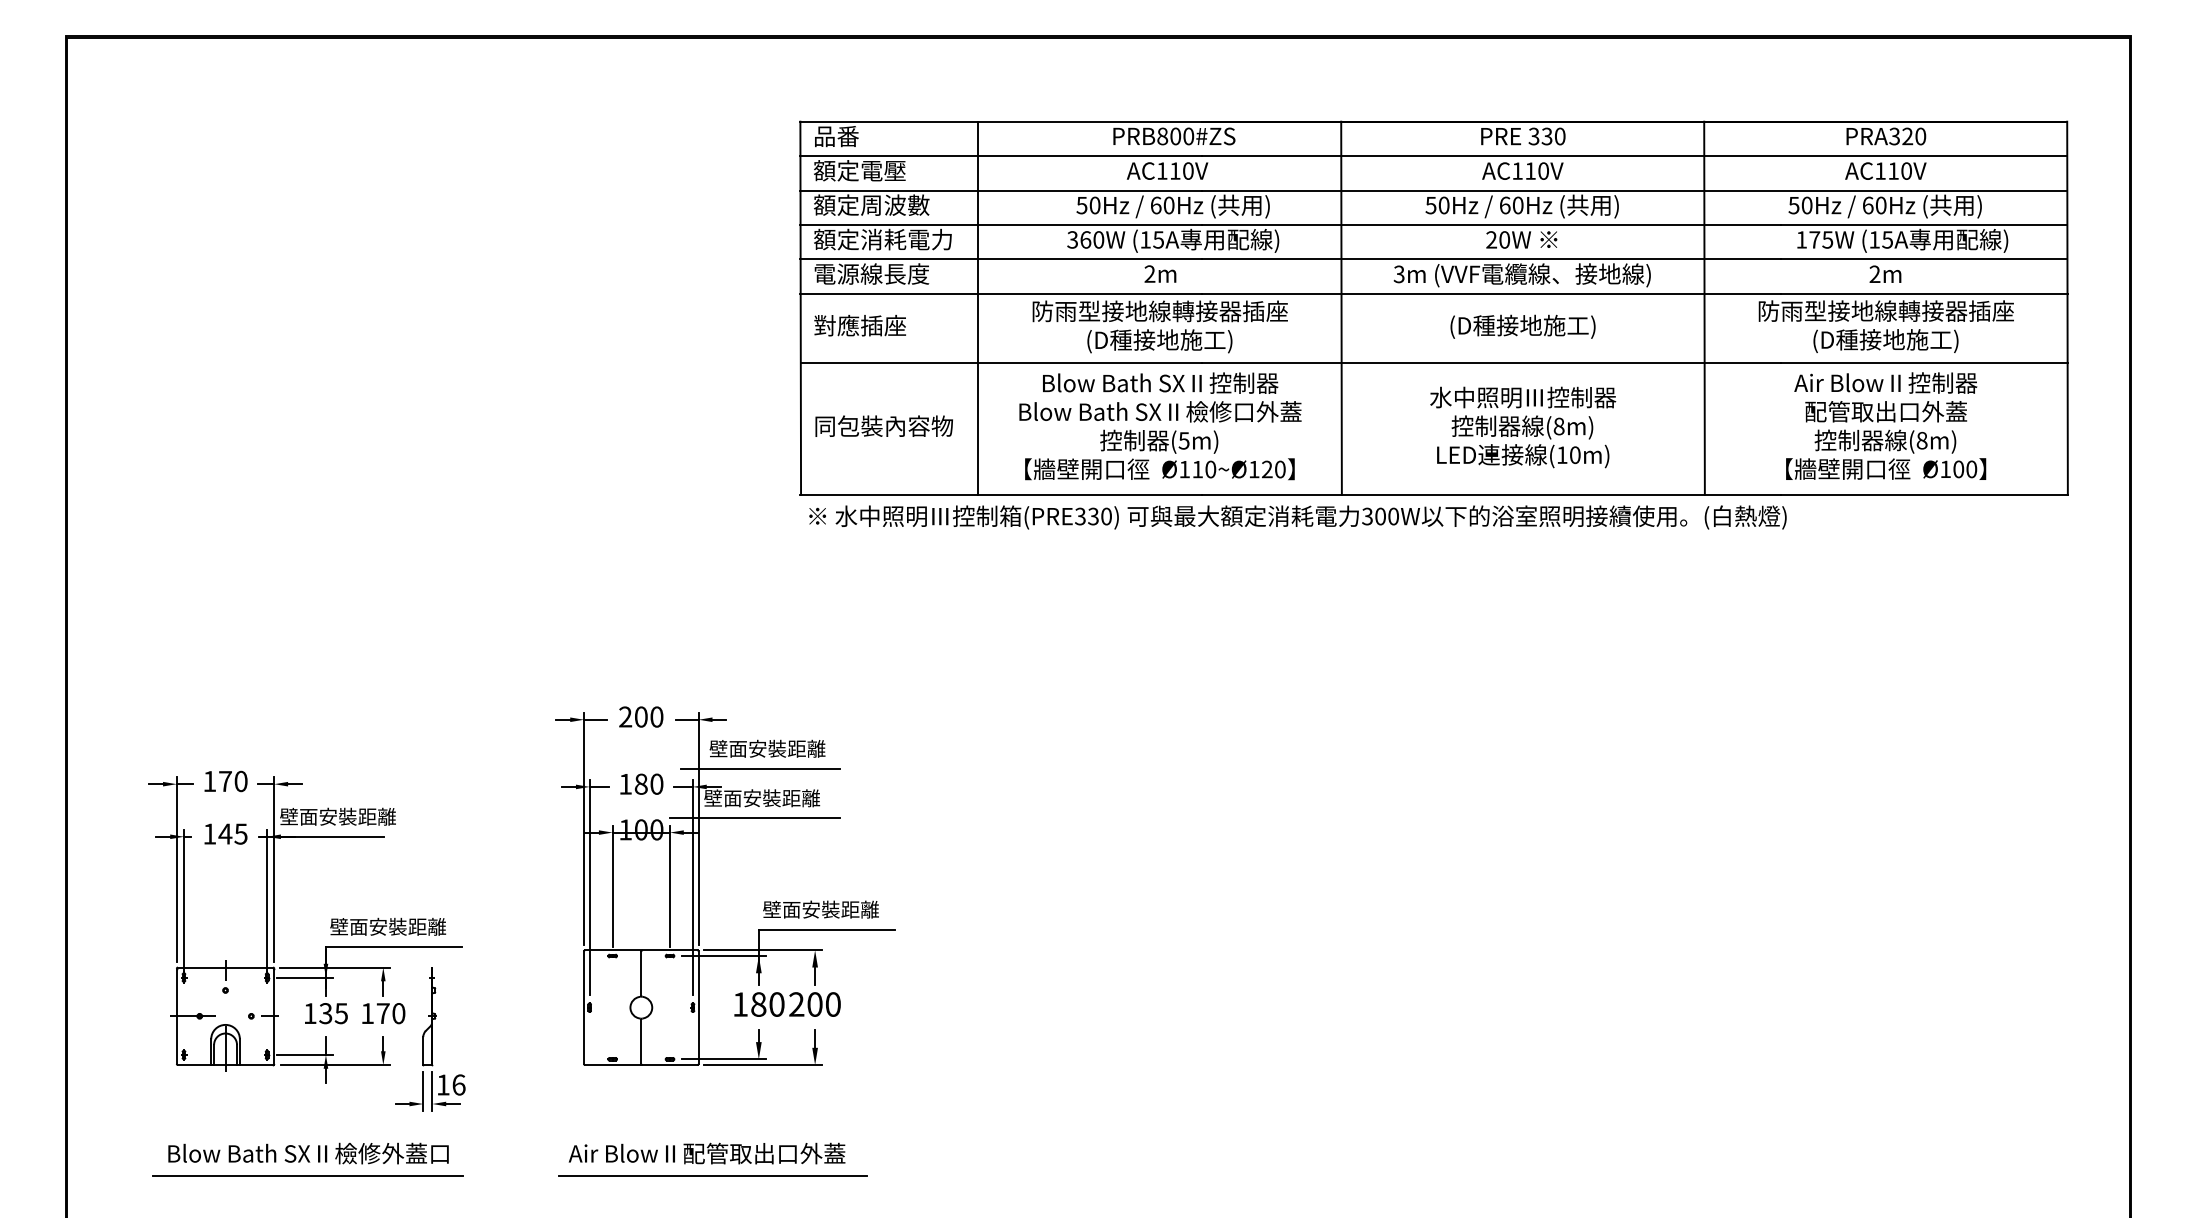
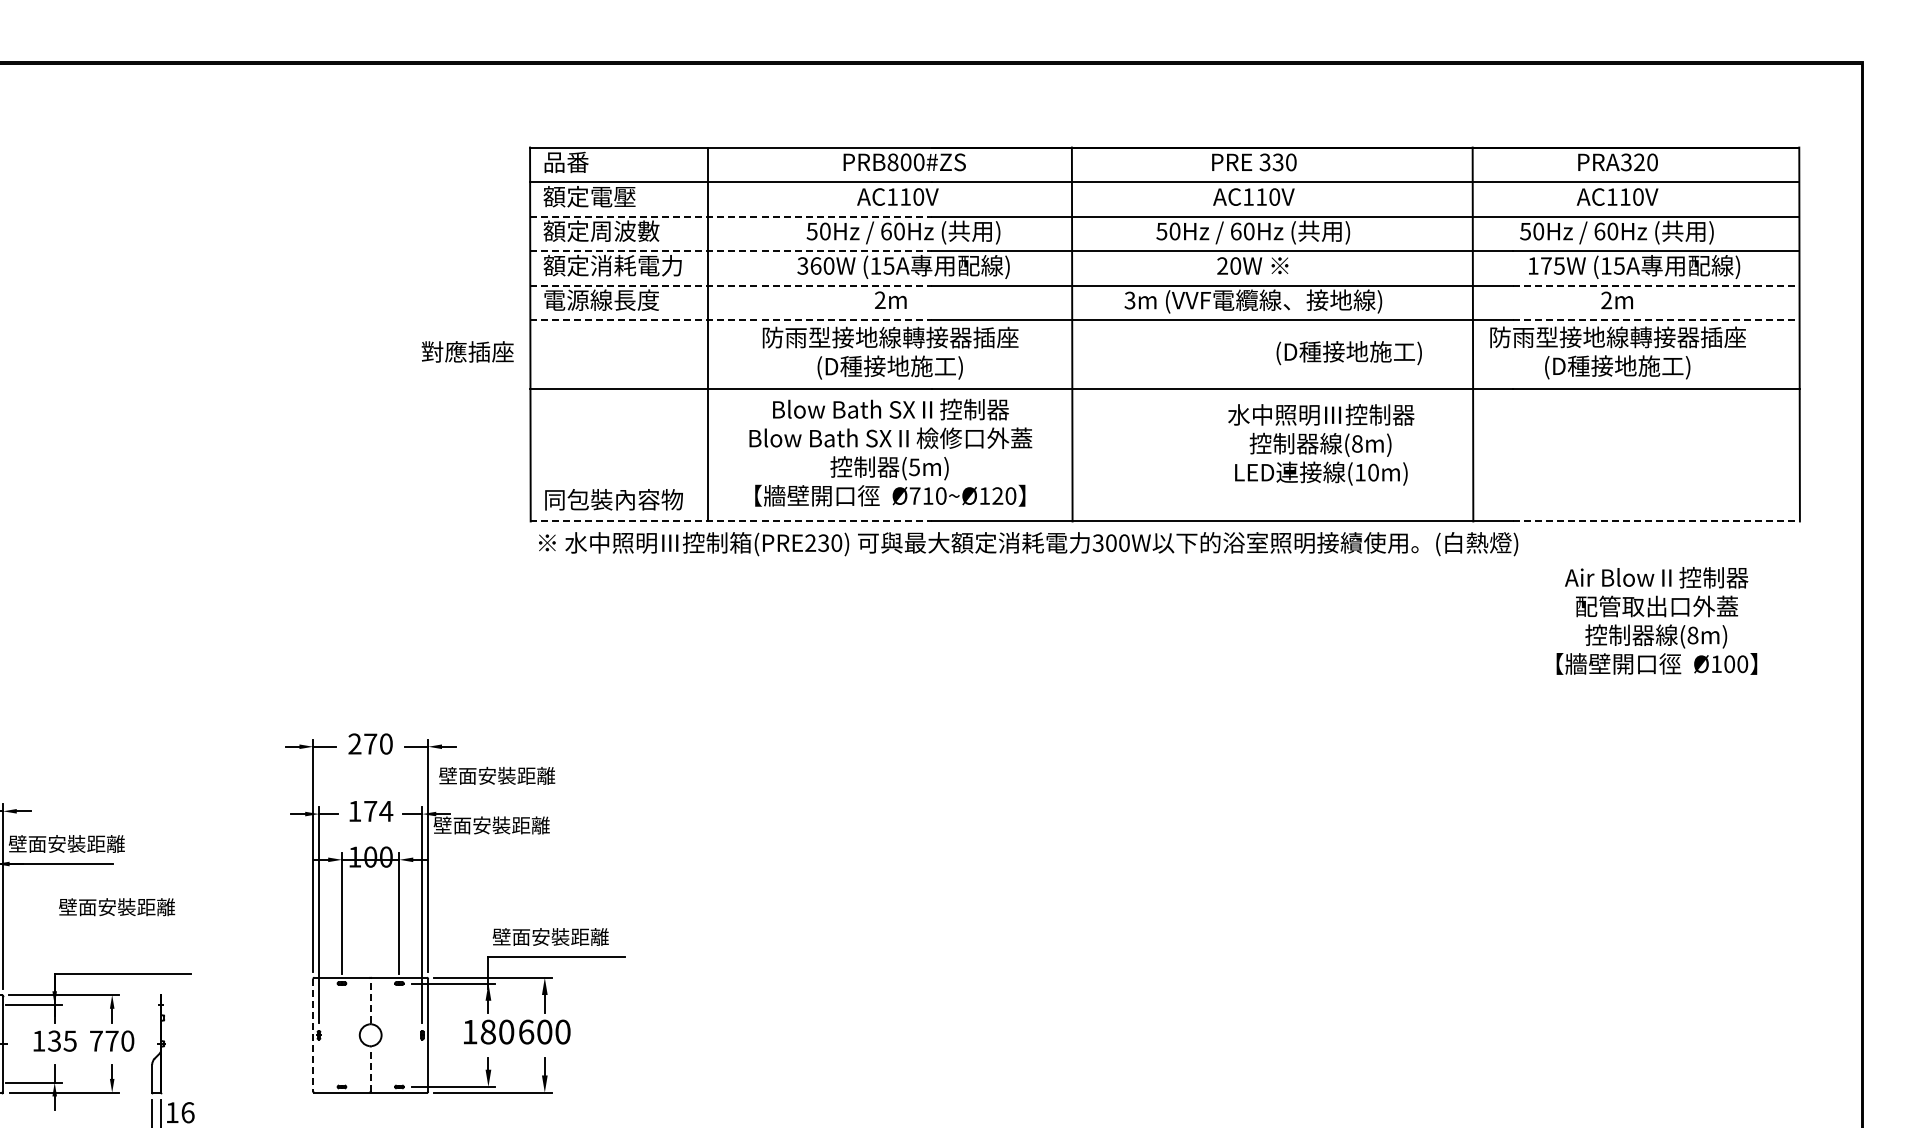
line: (1001, 190) -> (731, 216), solid -> dashed
line: (1001, 224) -> (731, 250), solid -> dashed
line: (1001, 259) -> (731, 285), solid -> dashed
line: (1924, 259) -> (1656, 285), solid -> dashed
line: (1001, 293) -> (731, 319), solid -> dashed
line: (1924, 293) -> (1656, 319), solid -> dashed
line: (1704, 307) -> (1472, 333), moved
text: (859, 325) -> (467, 351), moved
text: (1522, 326) -> (1348, 352), moved
text: (883, 425) -> (613, 499), moved
text: (1886, 425) -> (1657, 620), moved
text: (1523, 427) -> (1321, 444), moved
text: (1184, 469) -> (914, 496), Ø110~Ø120 -> Ø710~Ø120
line: (1001, 494) -> (731, 521), solid -> dashed
line: (1925, 494) -> (1657, 521), solid -> dashed
text: (1080, 516) -> (810, 543), (PRE330) -> (PRE230)
text: (641, 716) -> (370, 743), 200 -> 270
line: (760, 768) -> (490, 795), removed
text: (648, 783) -> (377, 810), 180 -> 174
line: (755, 818) -> (485, 845), removed
text: (388, 926) -> (117, 906), moved
line: (641, 973) -> (370, 1000), solid -> dashed
text: (796, 1004) -> (526, 1032), 200 -> 600
line: (583, 1008) -> (312, 1036), solid -> dashed
text: (367, 1013) -> (96, 1041), 170 -> 770
line: (641, 1041) -> (370, 1069), solid -> dashed

